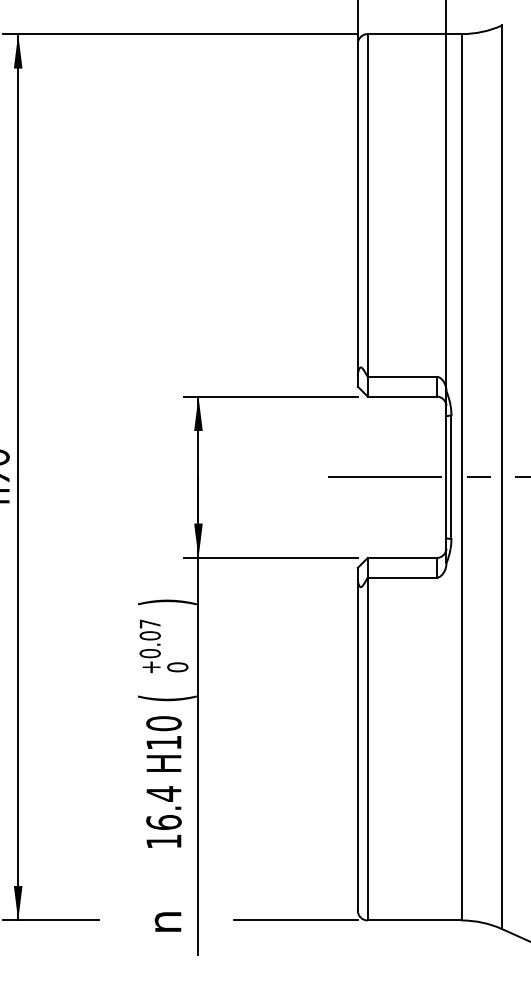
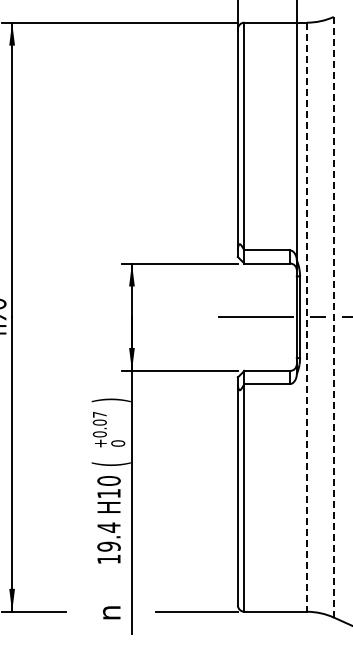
line: (501, 476) -> (333, 316), solid -> dashed
line: (461, 477) -> (306, 317), solid -> dashed
text: (163, 822) -> (108, 546), 16.4 -> 19.4

